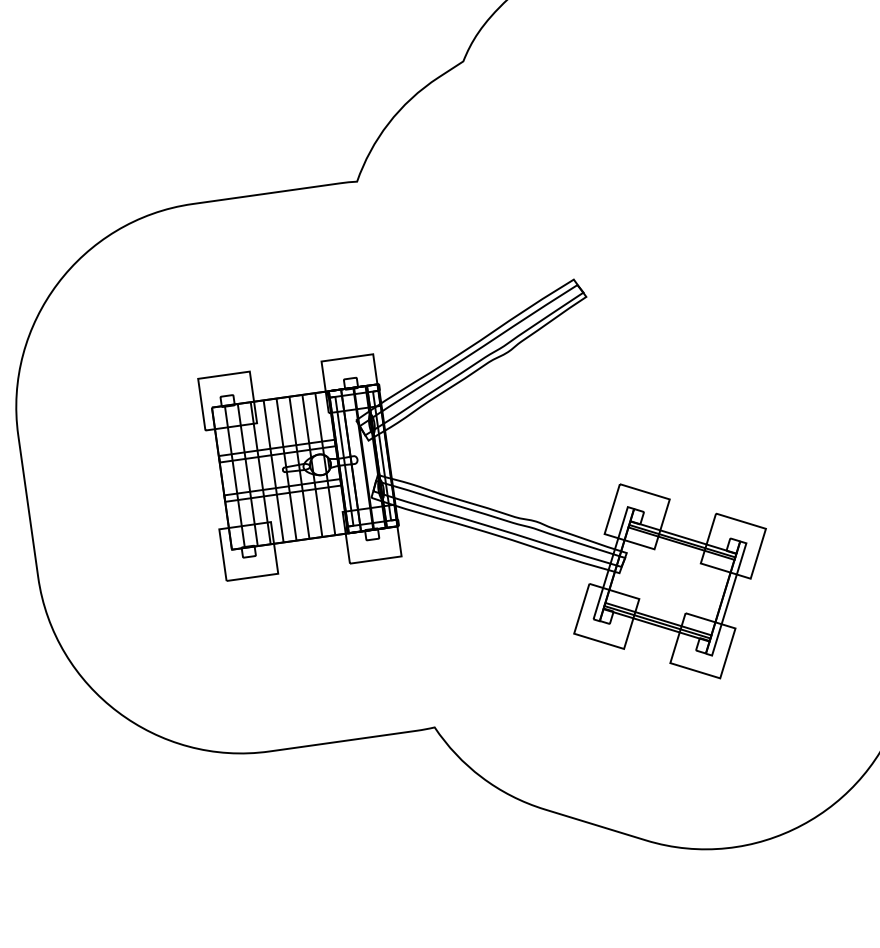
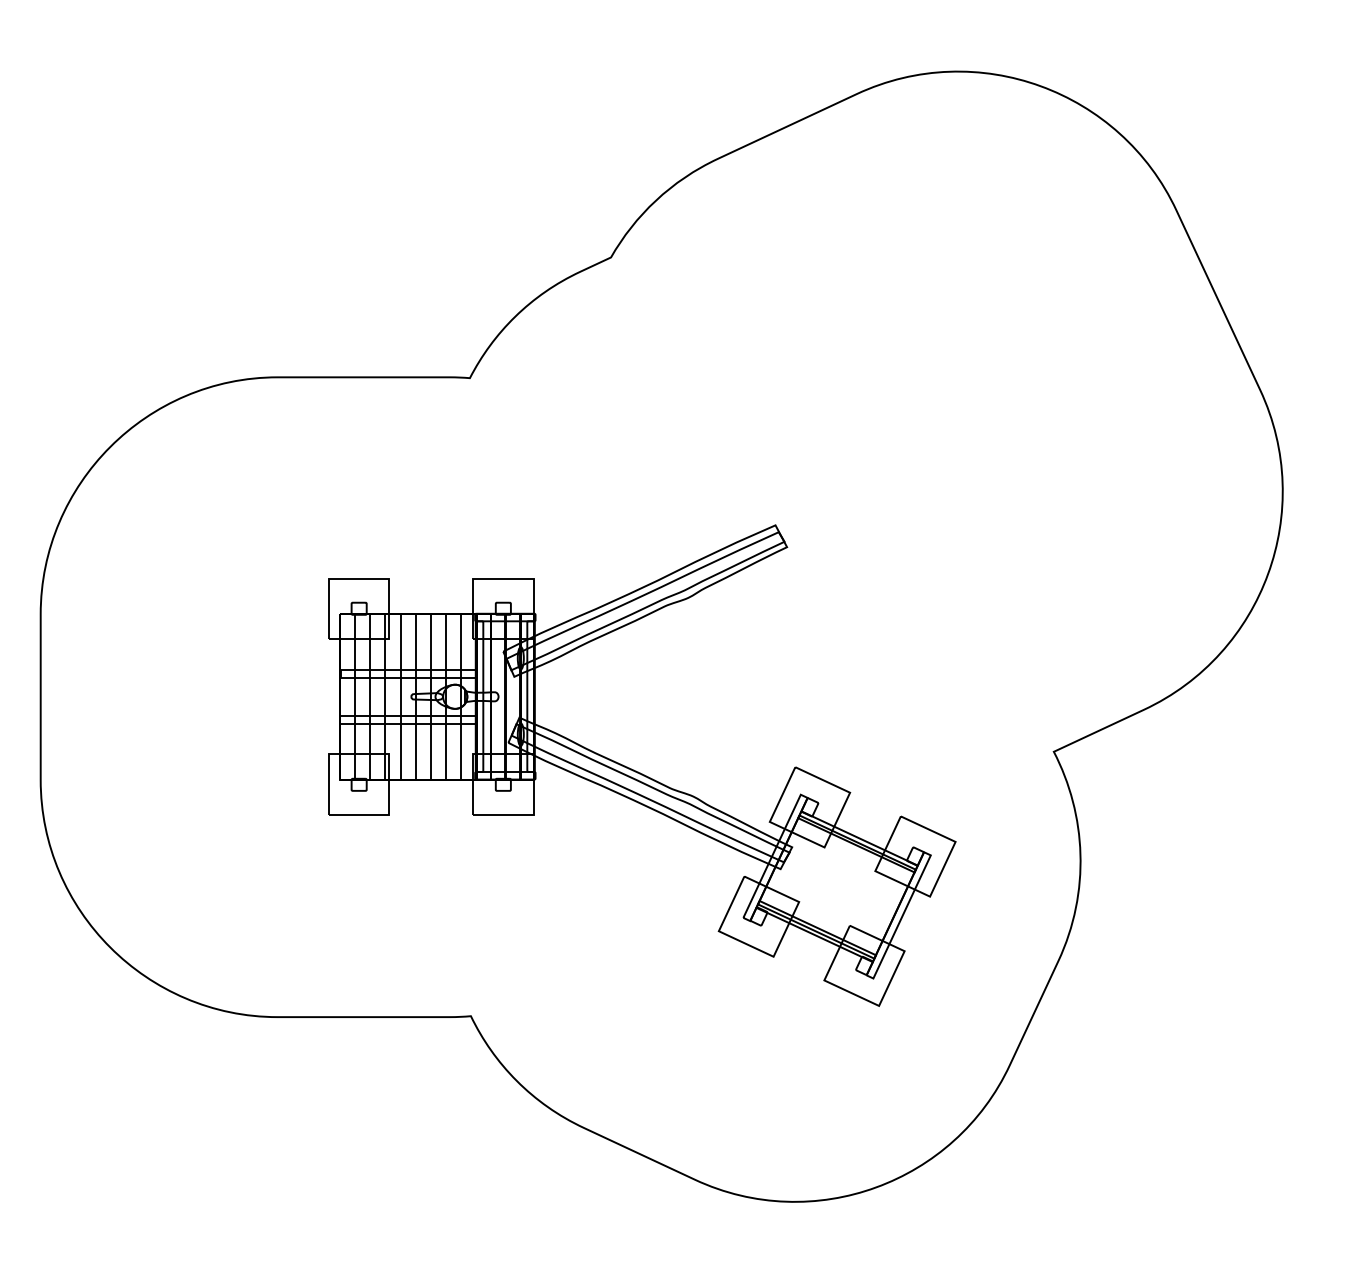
part: (486, 506) -> (638, 771), moved

